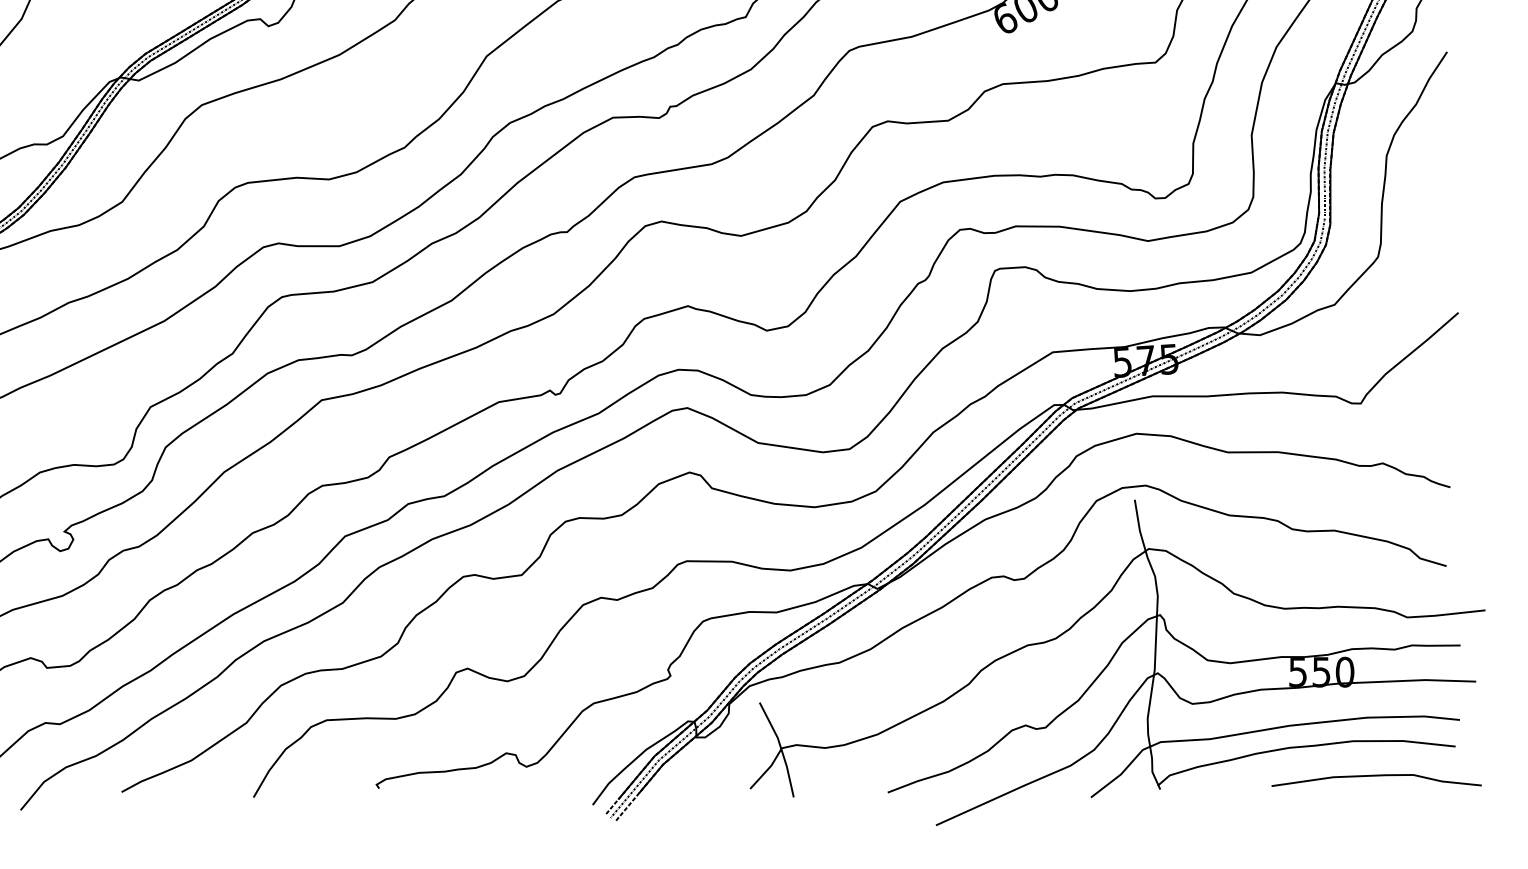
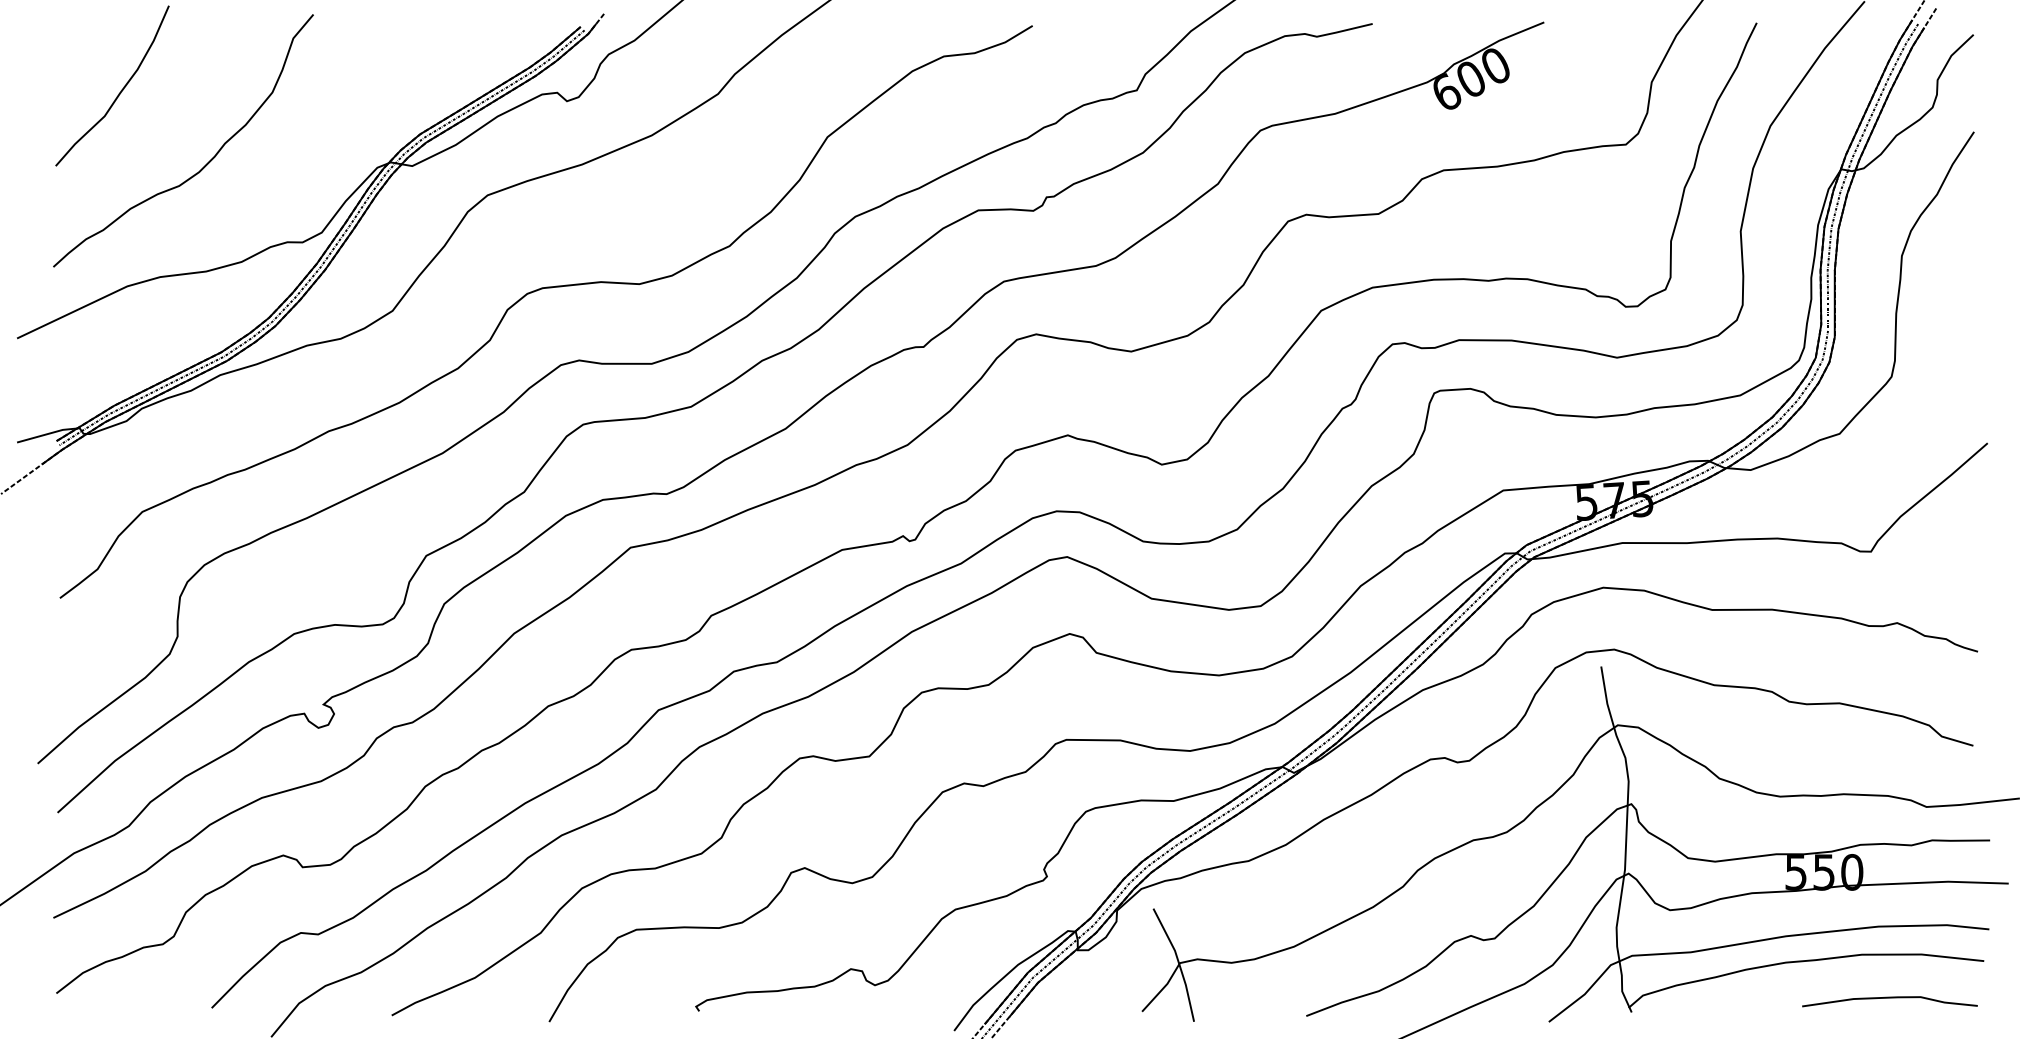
part: (1376, 780) -> (1889, 1001), size x0.7

